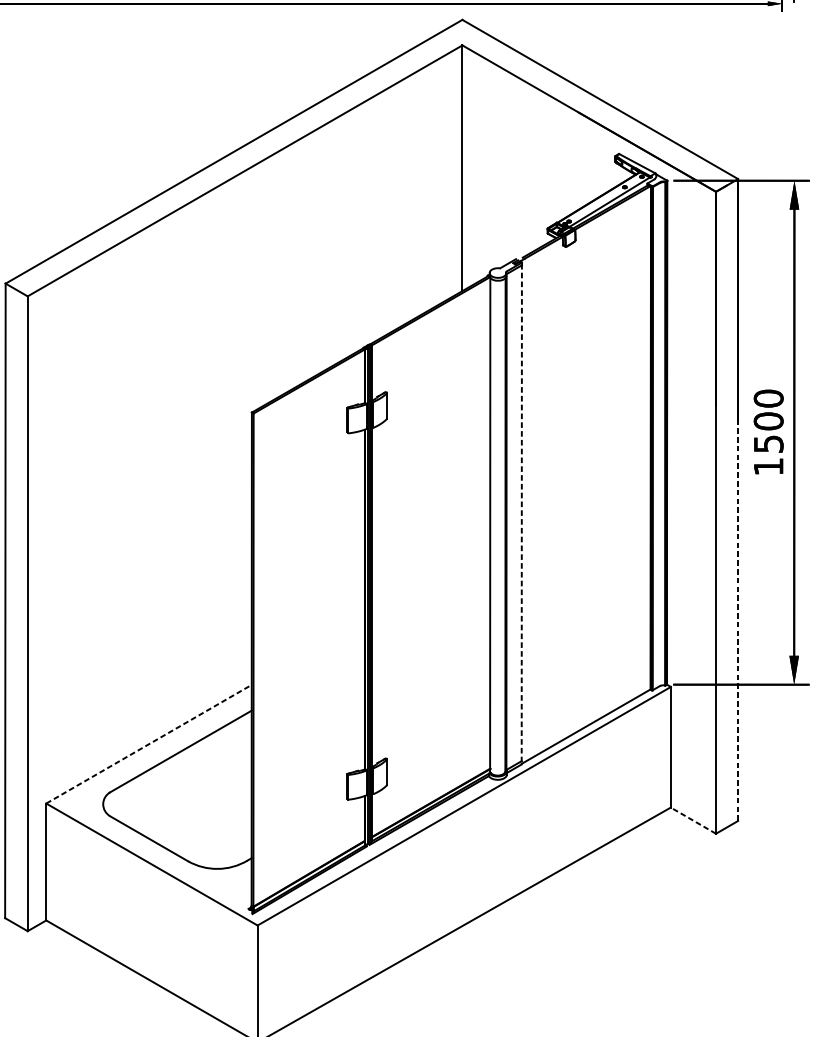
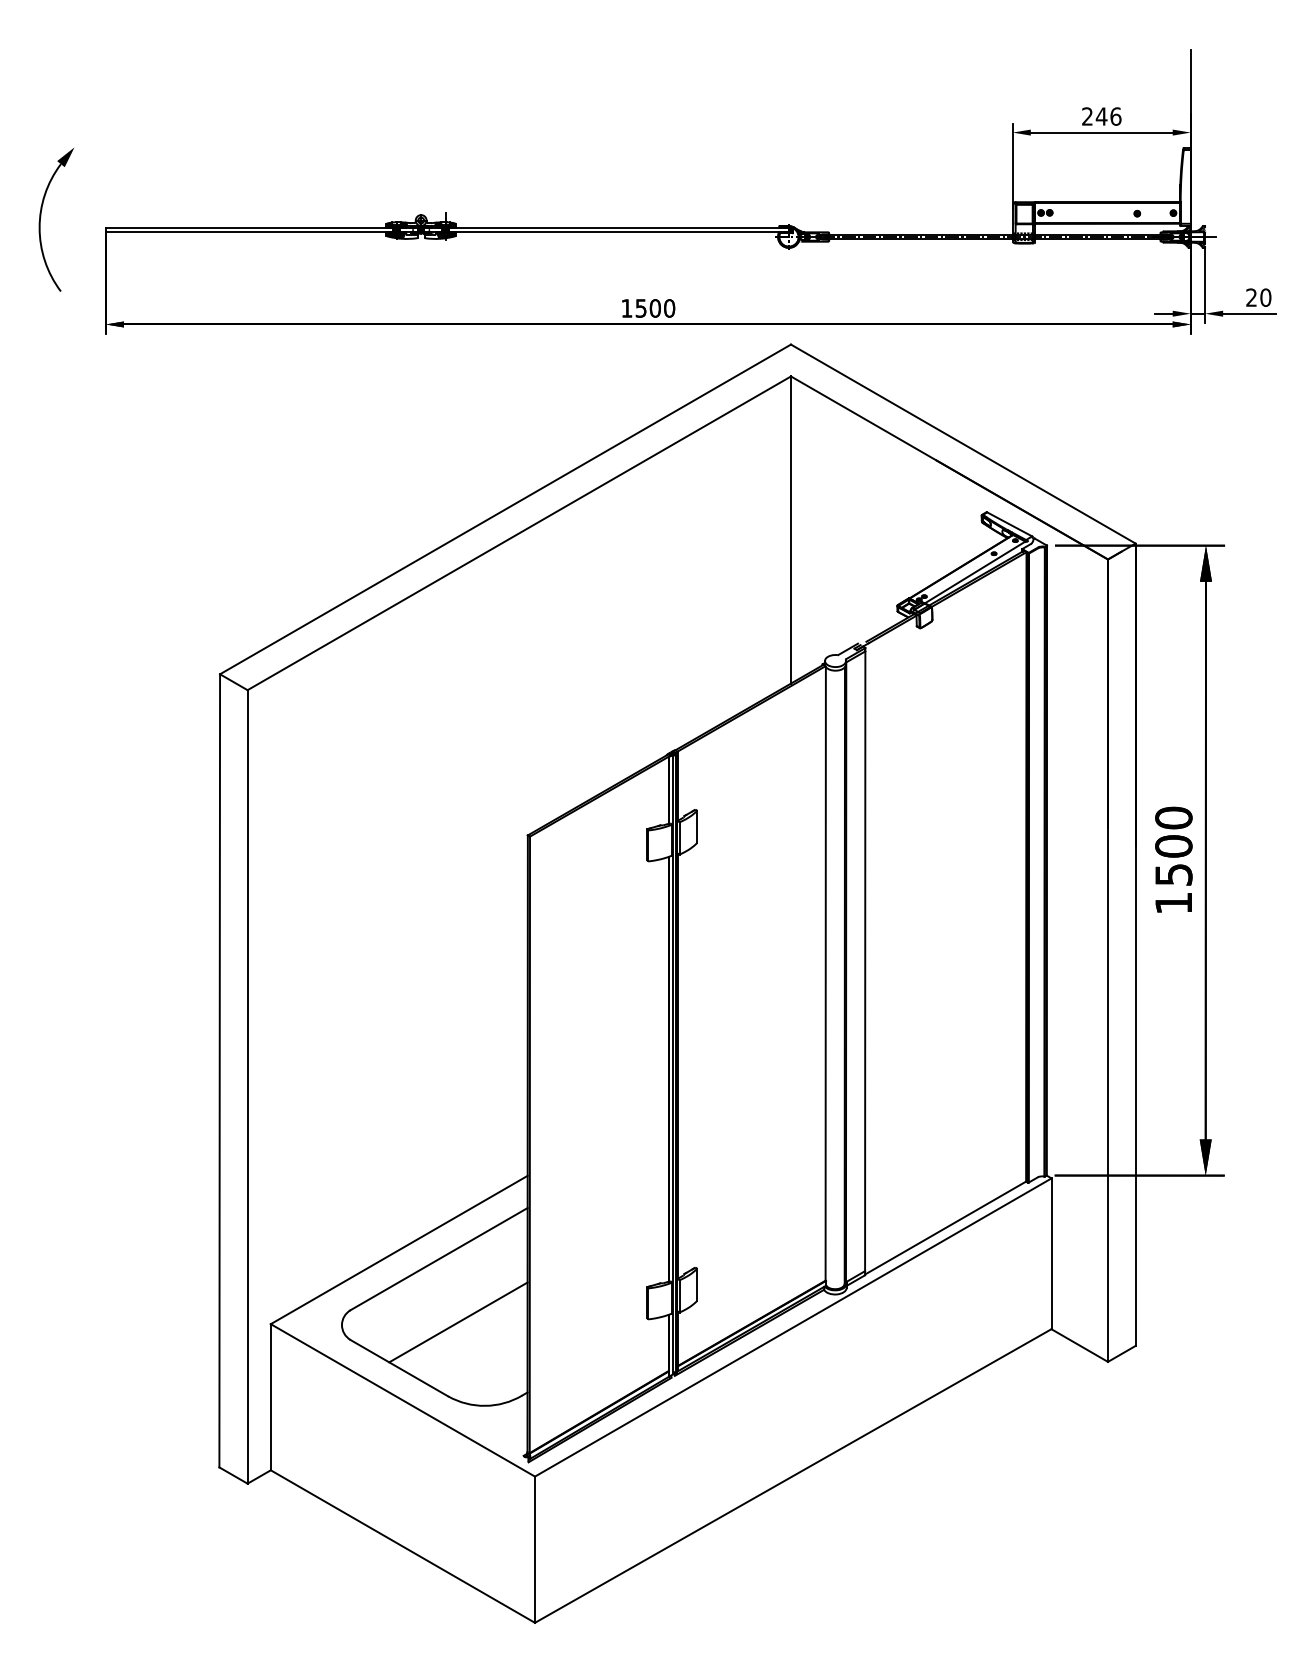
line: (522, 514) -> (865, 962), dashed -> solid
line: (738, 620) -> (1135, 1095), dashed -> solid
line: (149, 743) -> (399, 1249), dashed -> solid
line: (196, 802) -> (458, 1322), added
line: (693, 820) -> (1079, 1345), dashed -> solid

